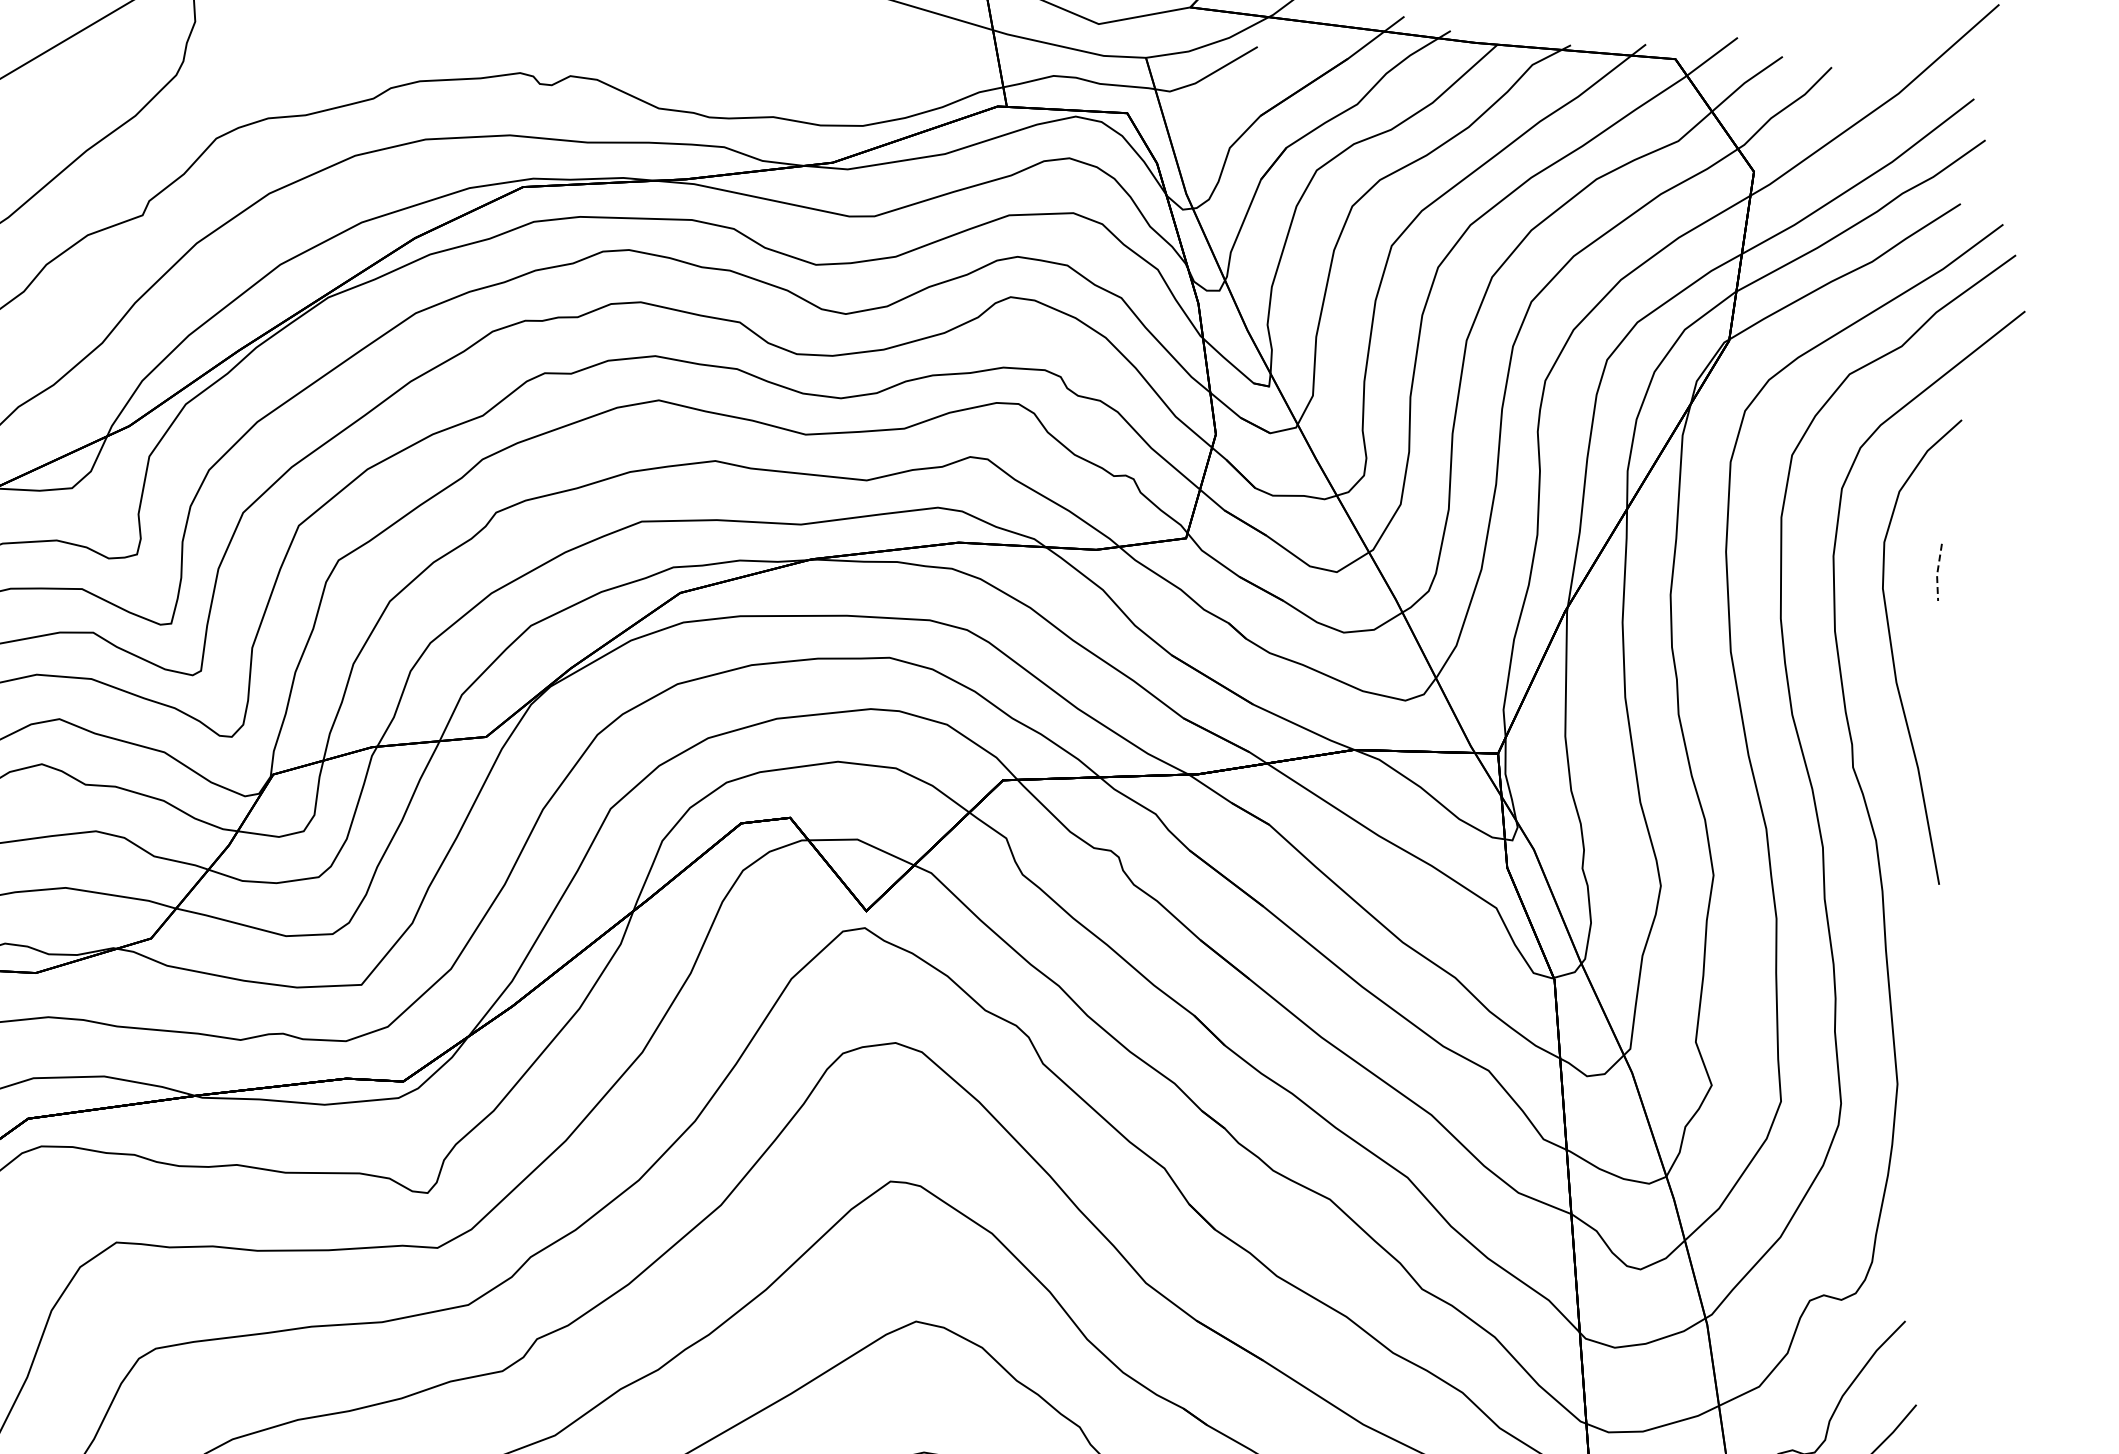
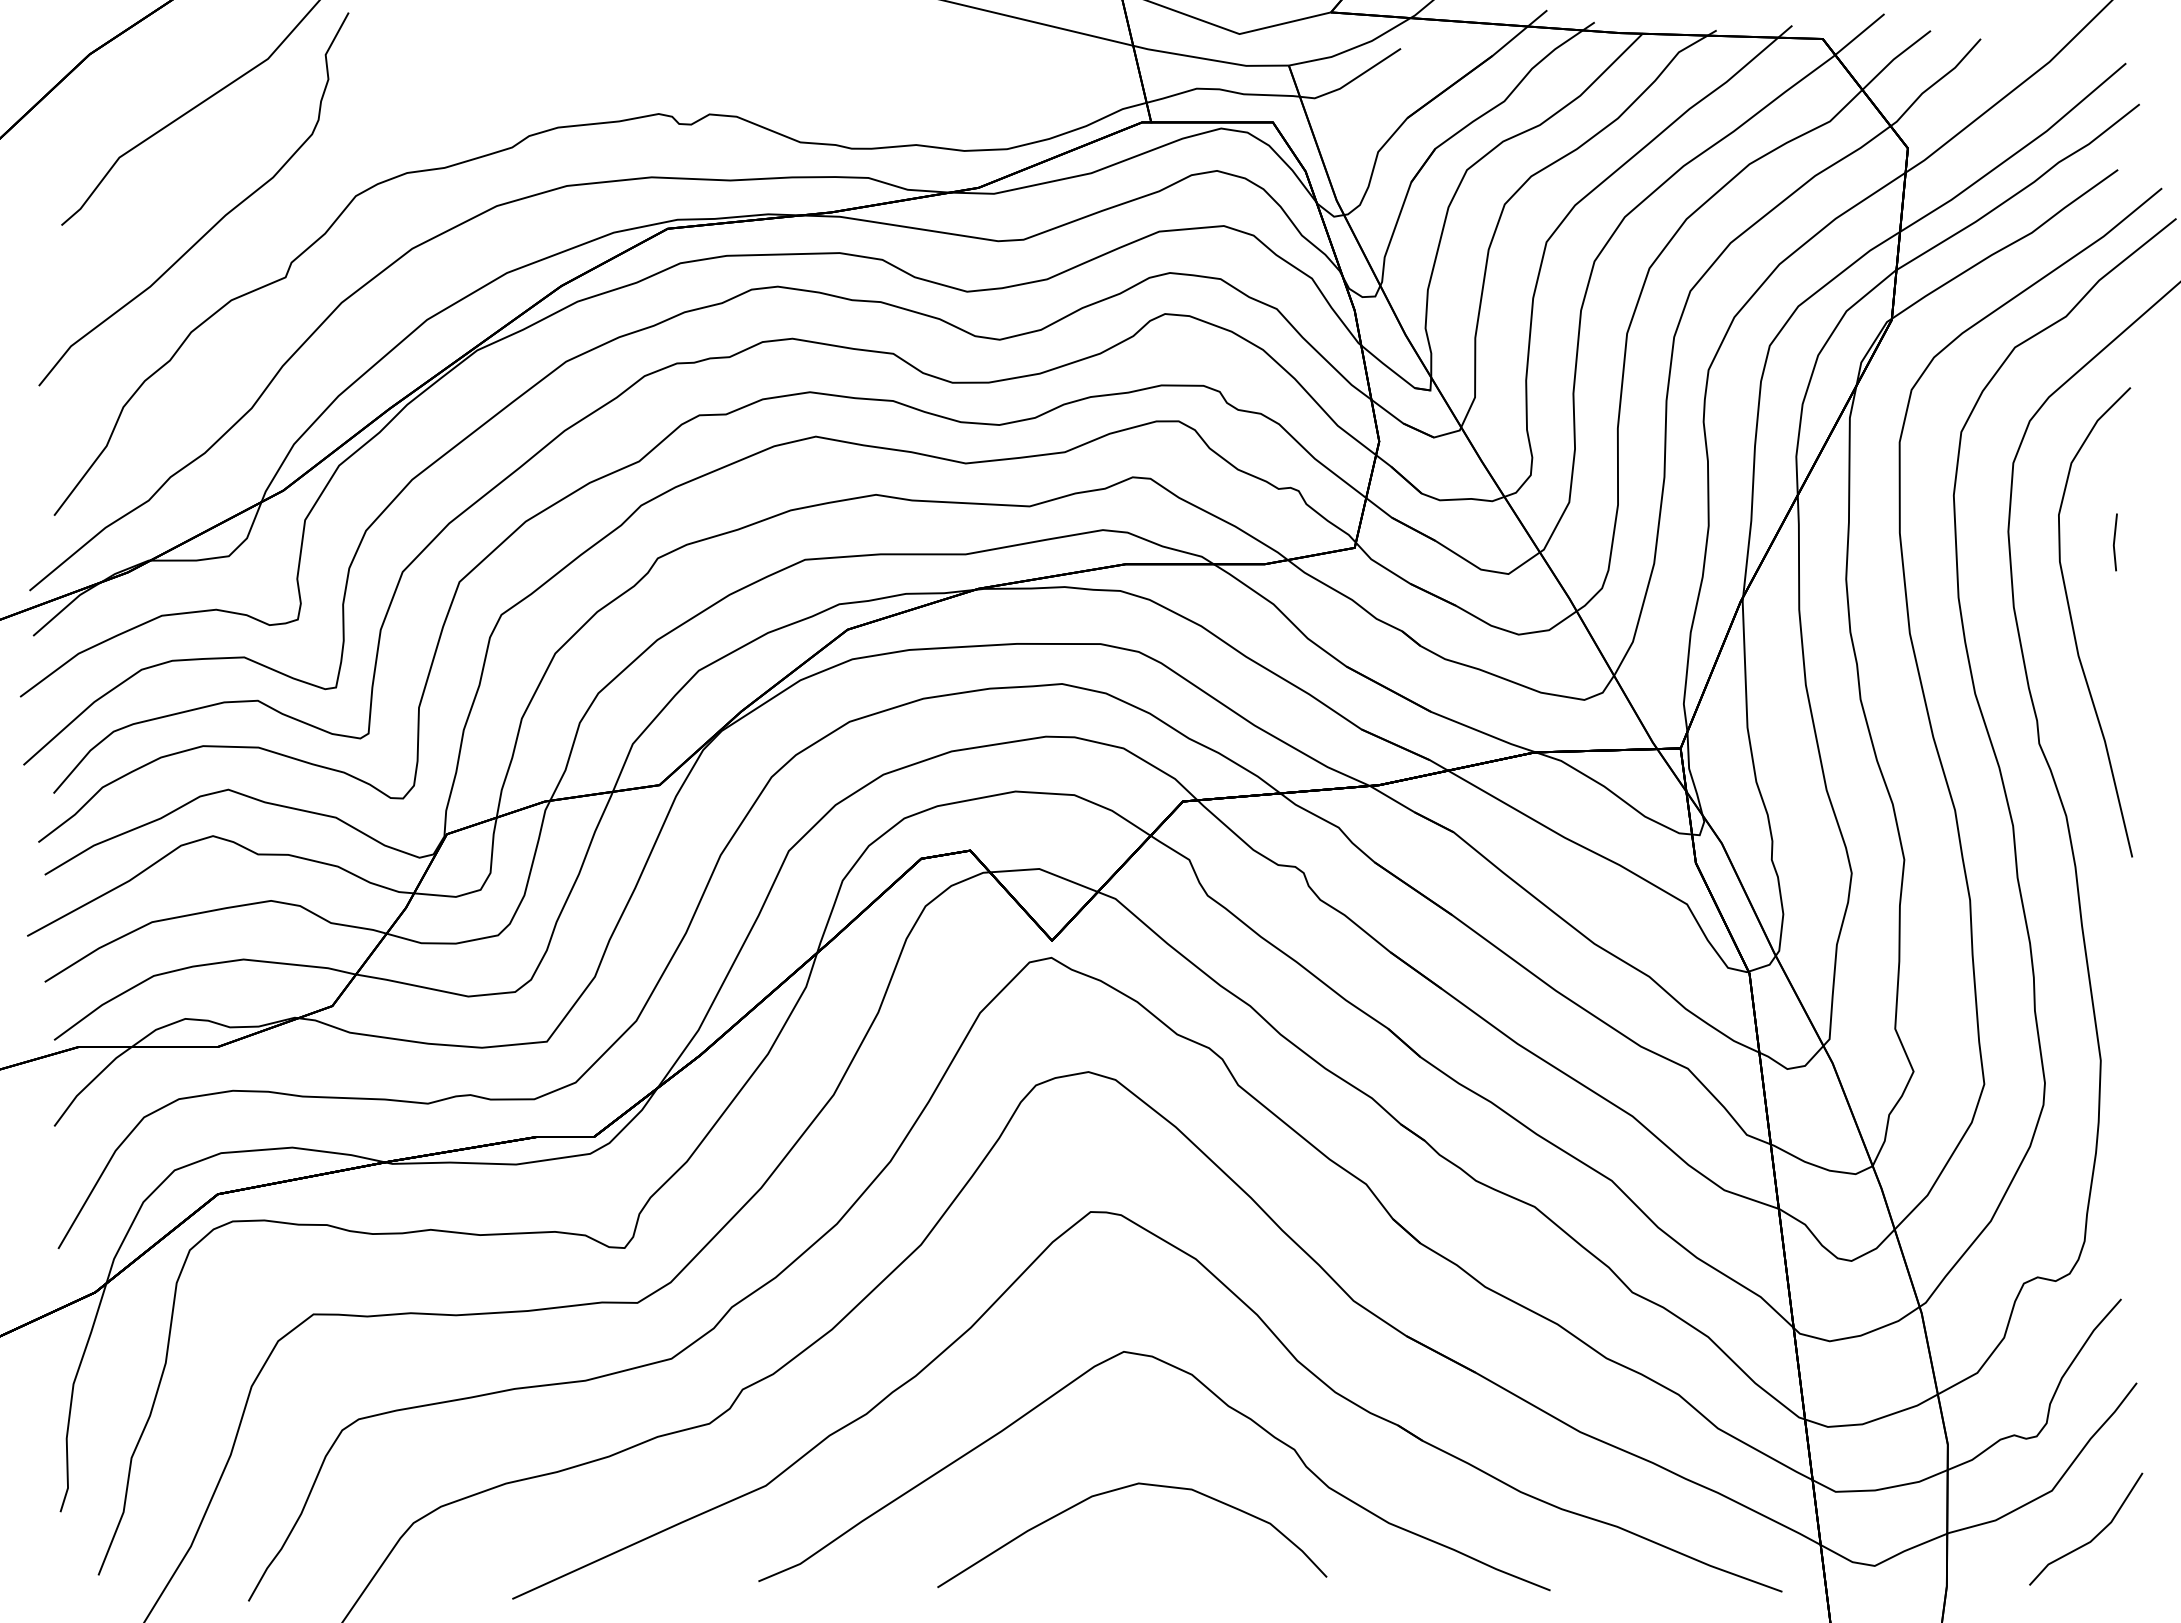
line: (1936, 573) -> (2113, 543), dashed -> solid

